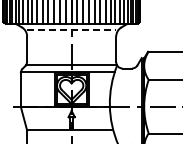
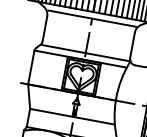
line: (71, 30) -> (91, 18), dashed -> solid

